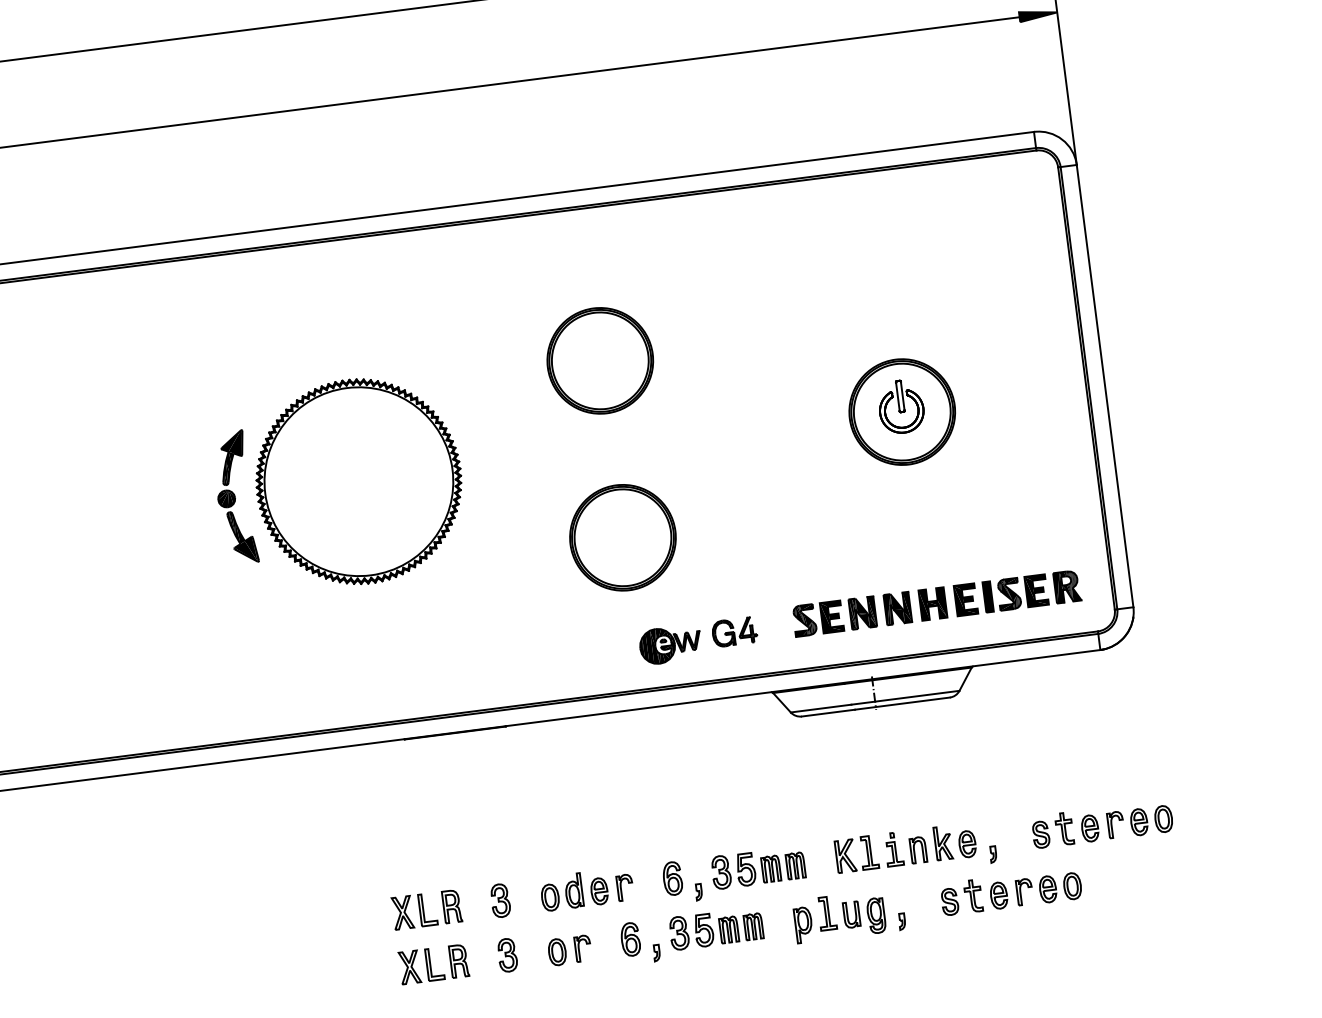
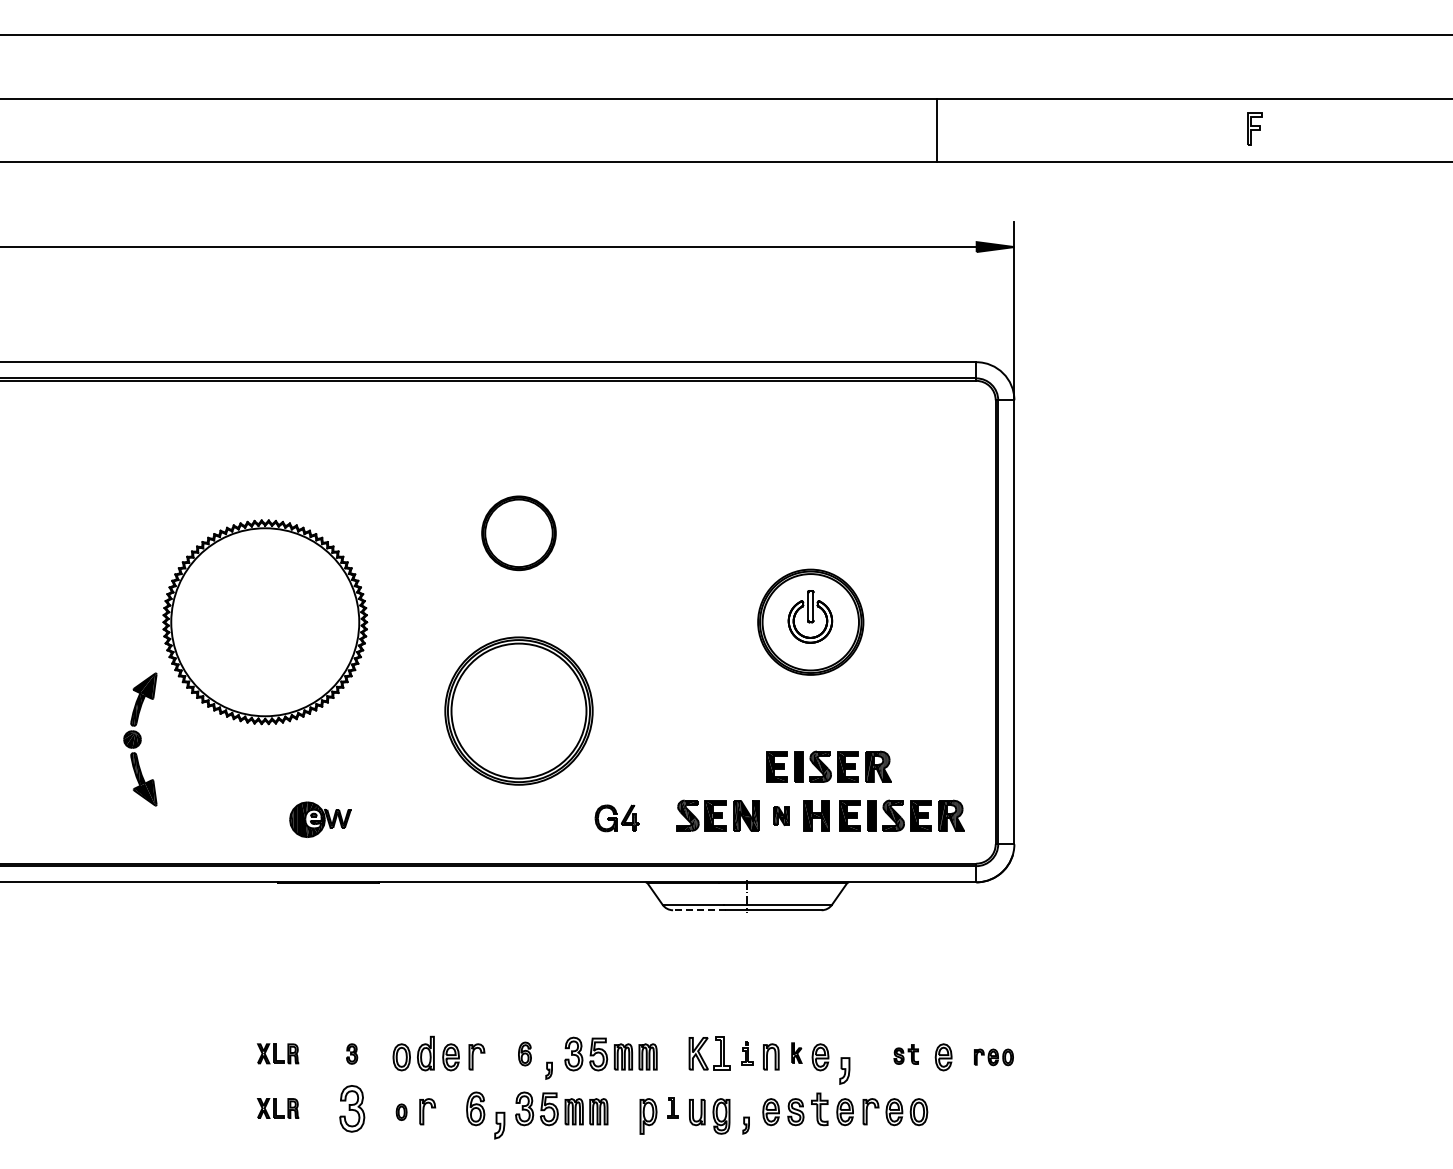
part: (599, 359) -> (518, 532), size x0.7
part: (234, 497) -> (140, 739), moved
part: (622, 537) -> (518, 710), size x1.4
part: (938, 553) -> (828, 766), added
part: (897, 608) -> (781, 815), size x0.6
part: (670, 644) -> (320, 819), moved
line: (828, 713) -> (699, 910), solid -> dashed
part: (1139, 822) -> (993, 1057), size x0.6
part: (1051, 830) -> (905, 1054), size x0.6
part: (942, 842) -> (796, 1052), size x0.6
part: (893, 849) -> (746, 1053), size x0.7
part: (993, 854) -> (844, 1070), size x1.6
part: (672, 878) -> (524, 1053), size x0.7
part: (499, 900) -> (351, 1053), size x0.6
part: (924, 905) -> (770, 1112), added
part: (426, 909) -> (277, 1053), size x0.6
part: (826, 913) -> (672, 1107), size x0.6
part: (557, 952) -> (401, 1112), size x0.6
part: (656, 953) -> (499, 1125), size x1.6
part: (506, 955) -> (351, 1108), size x1.4
part: (433, 964) -> (277, 1108), size x0.6

